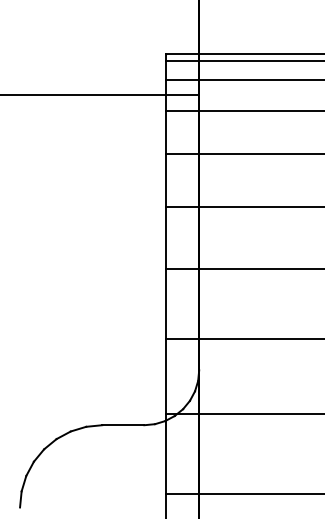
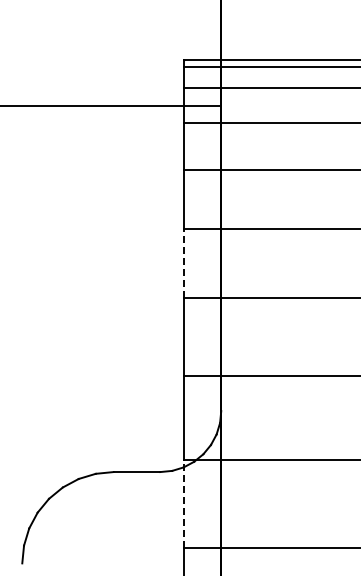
line: (165, 237) -> (183, 263), solid -> dashed
line: (165, 453) -> (183, 503), solid -> dashed

